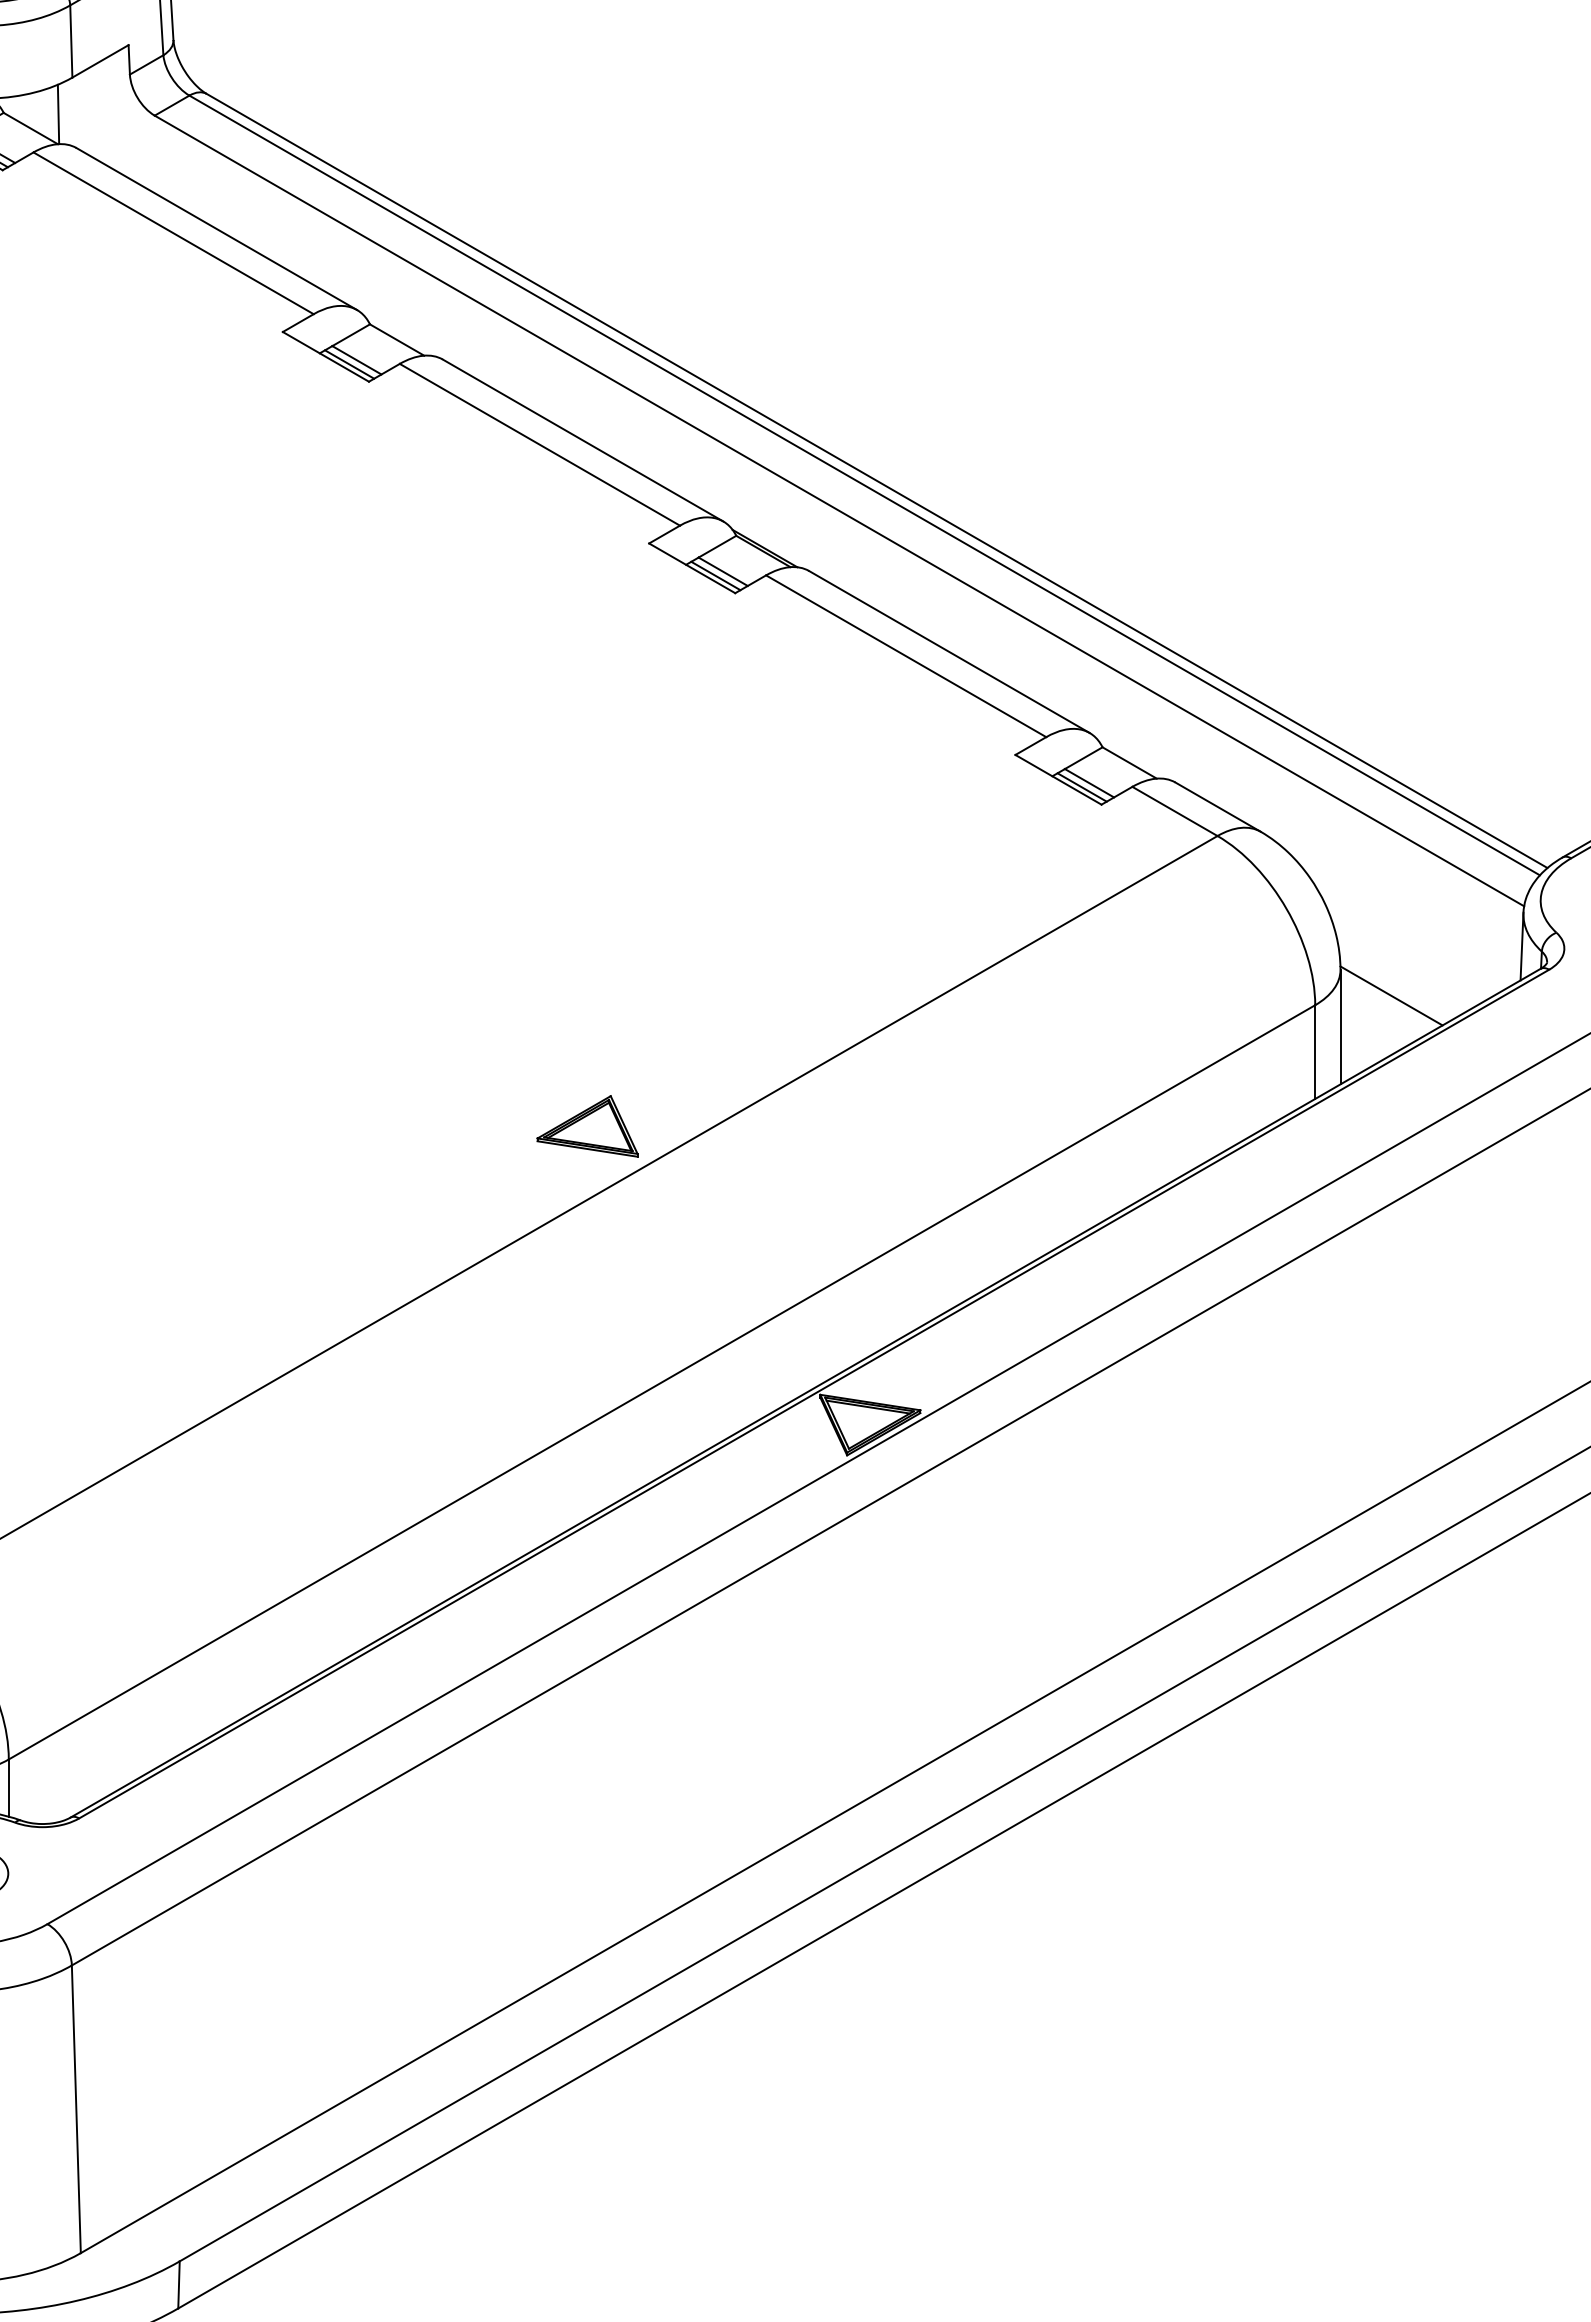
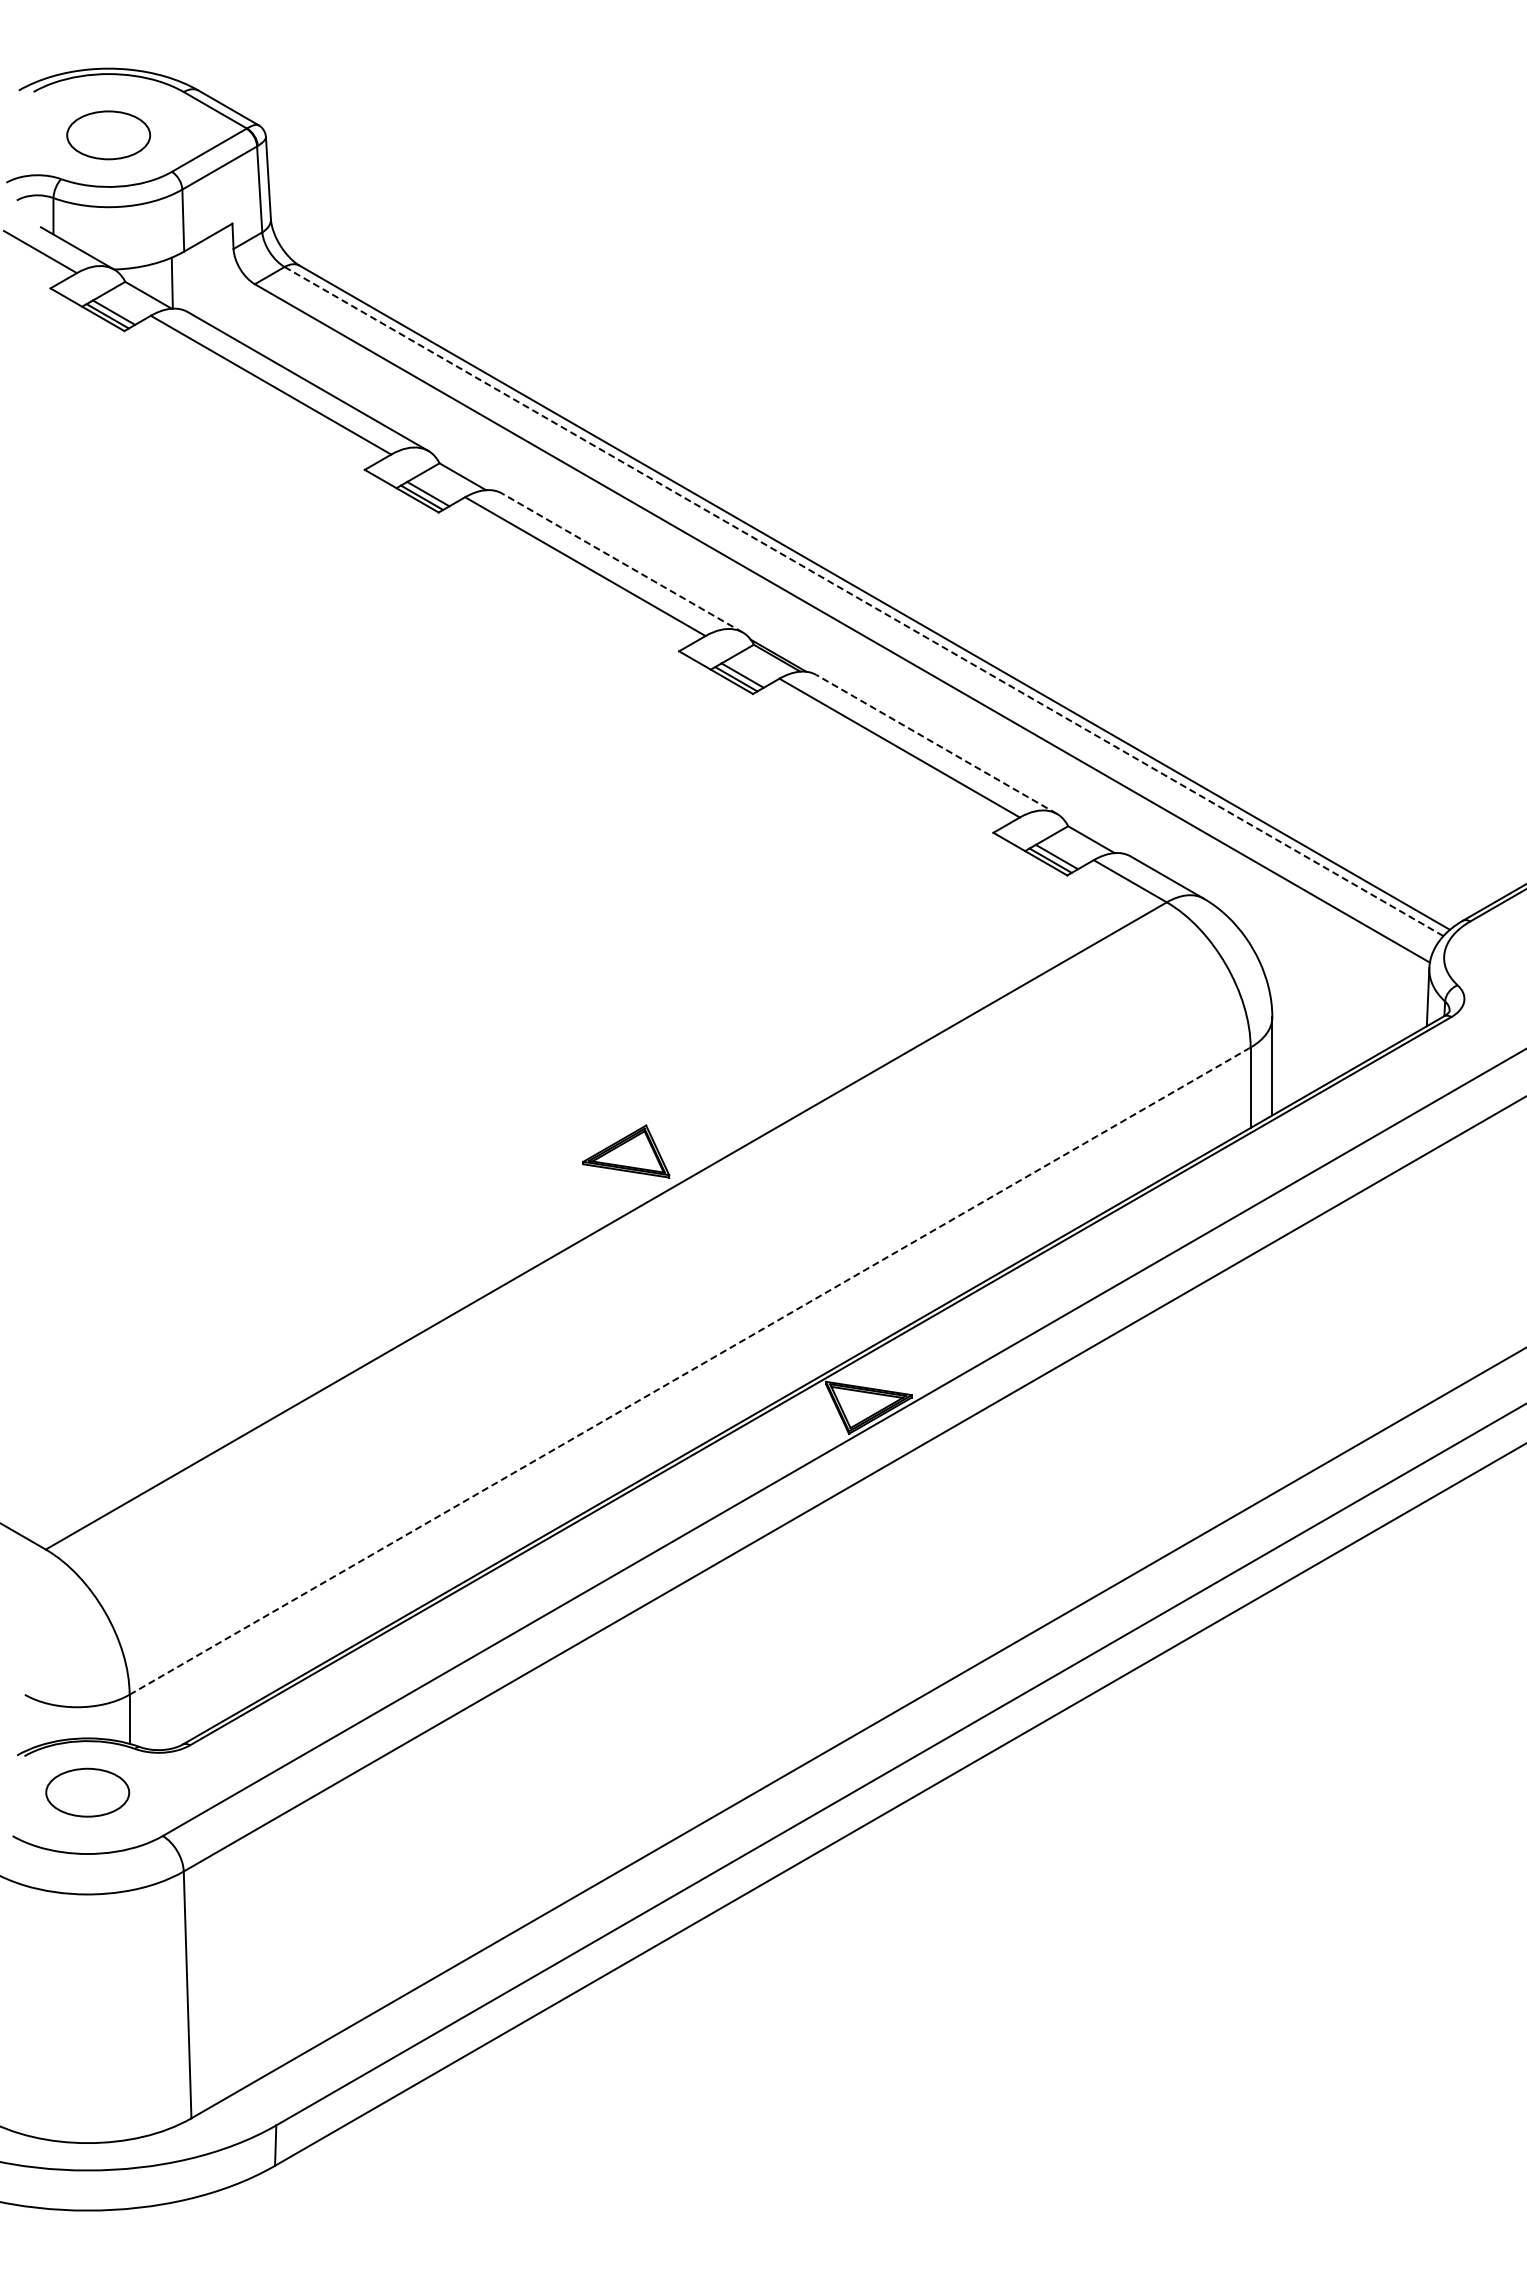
line: (583, 439) -> (622, 562), solid -> dashed
line: (865, 485) -> (864, 601), solid -> dashed
line: (949, 652) -> (936, 744), solid -> dashed
line: (1390, 995) -> (1315, 1039), removed
line: (662, 1381) -> (690, 1370), solid -> dashed

